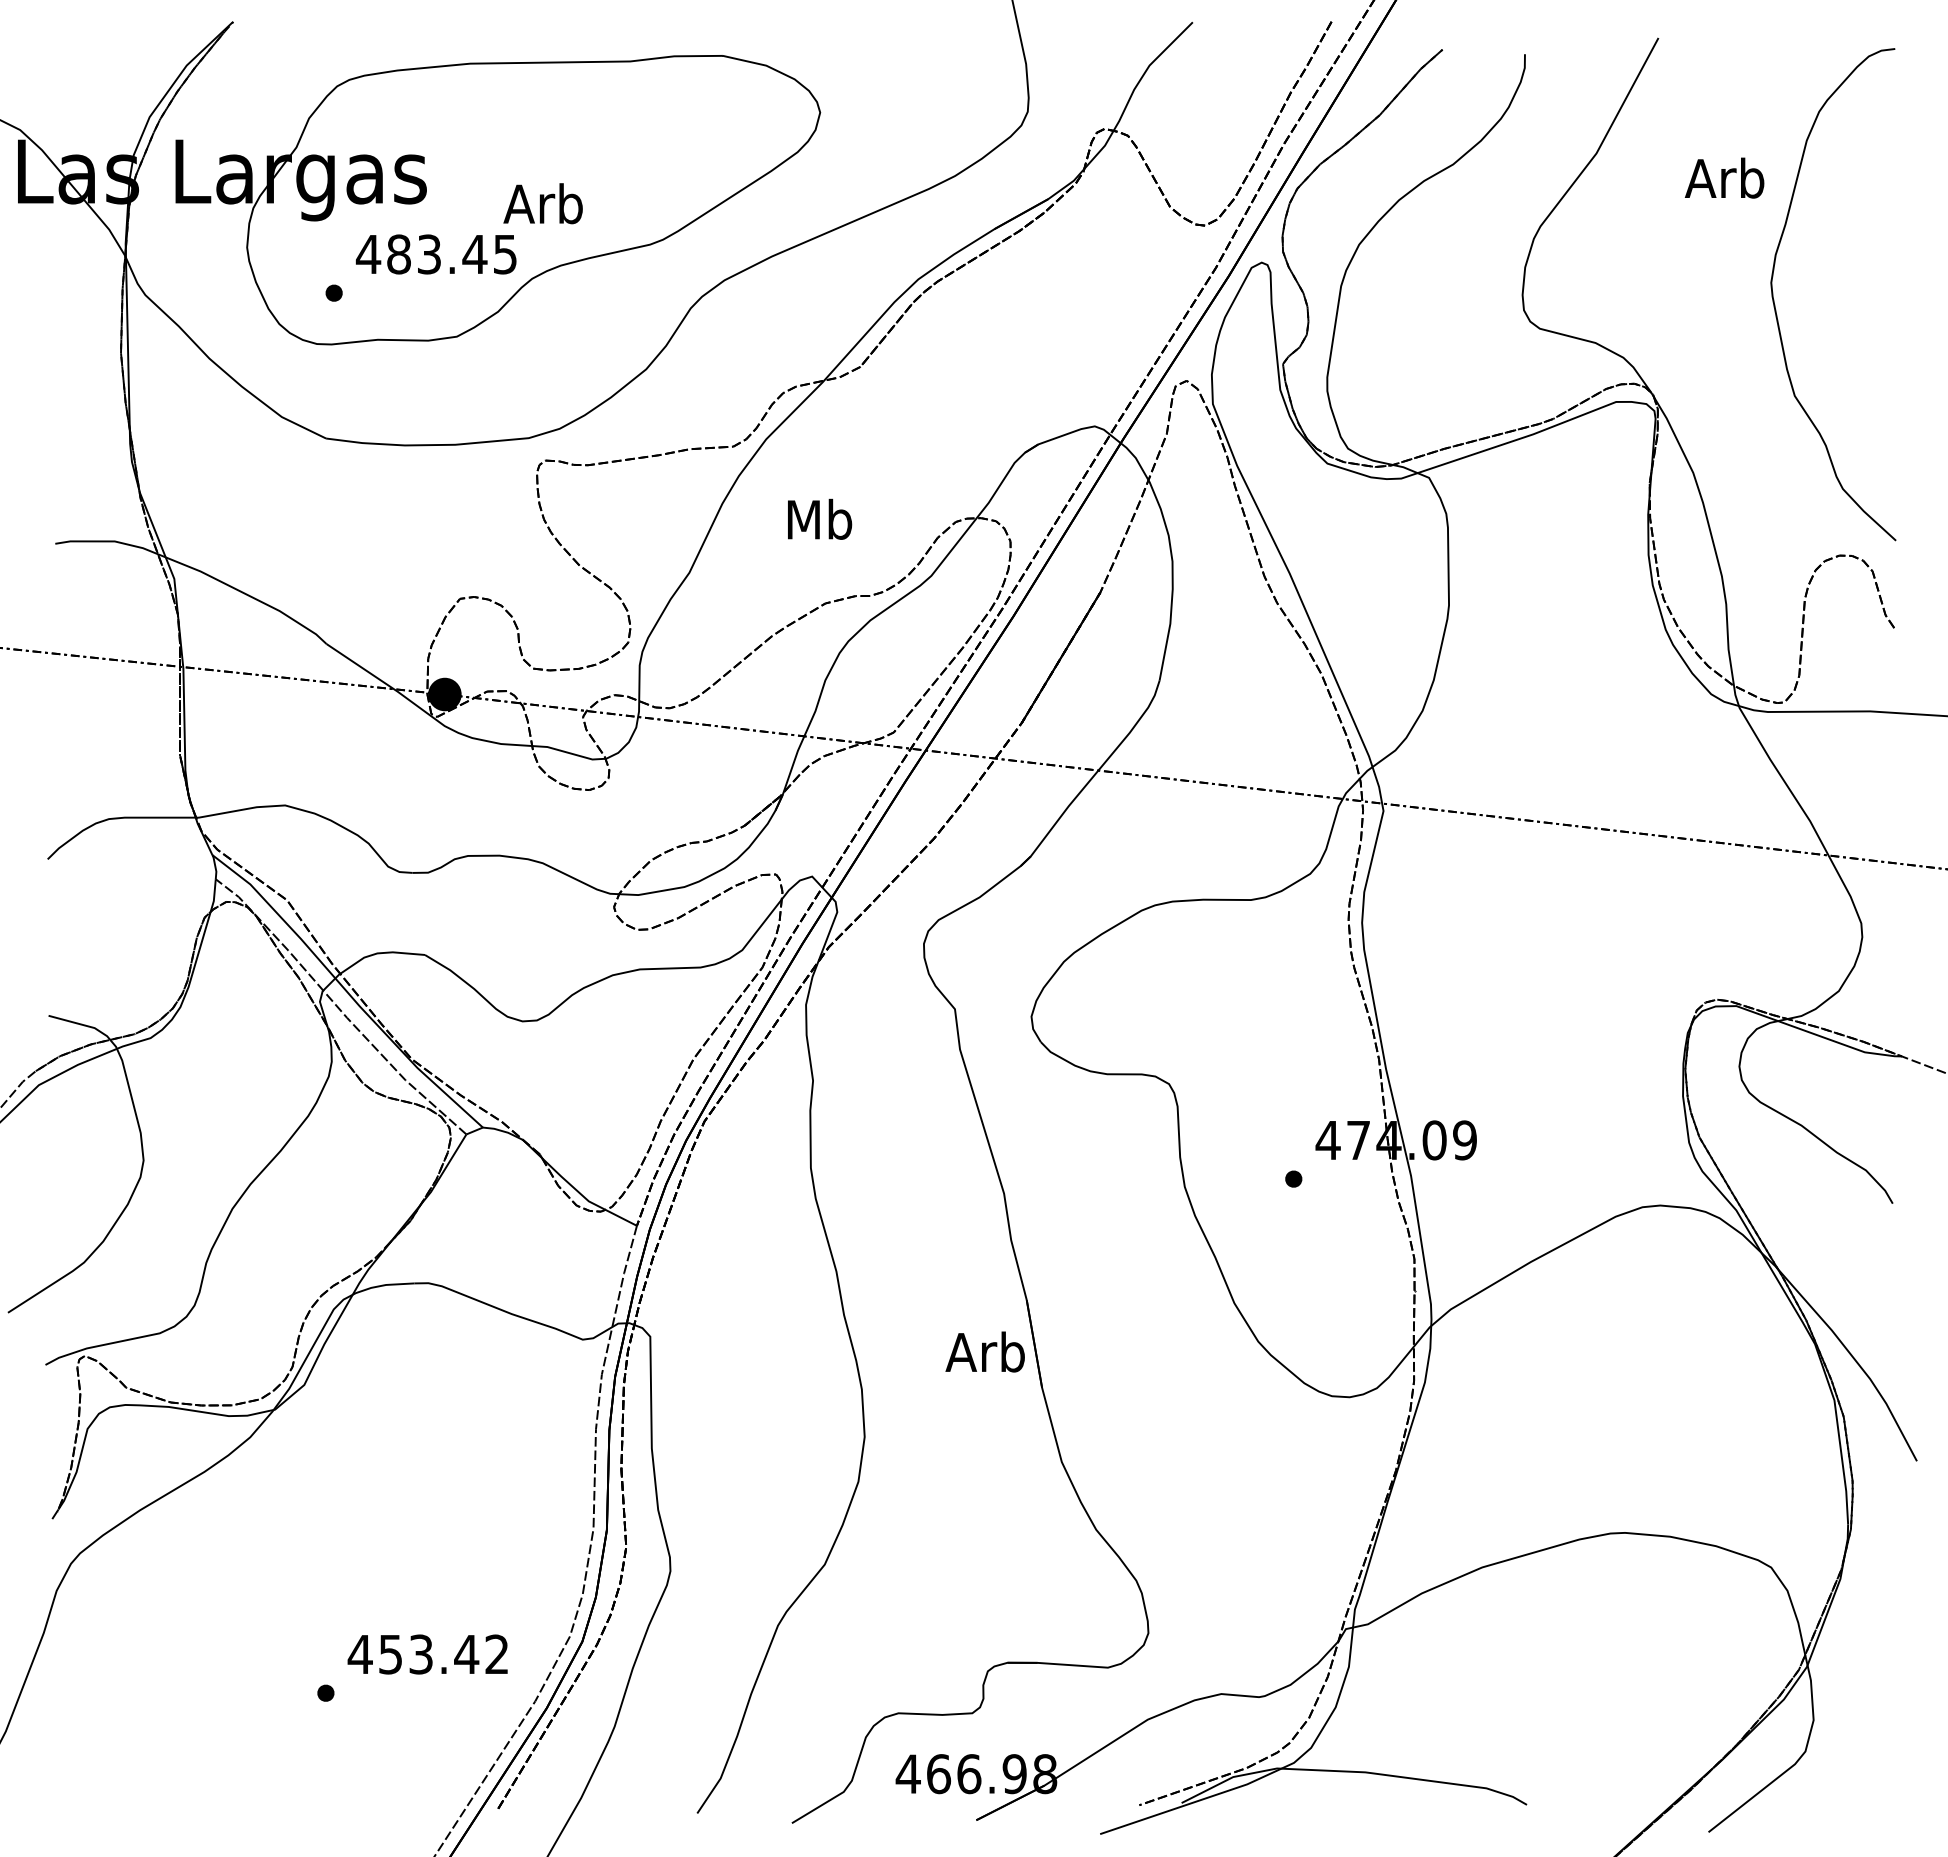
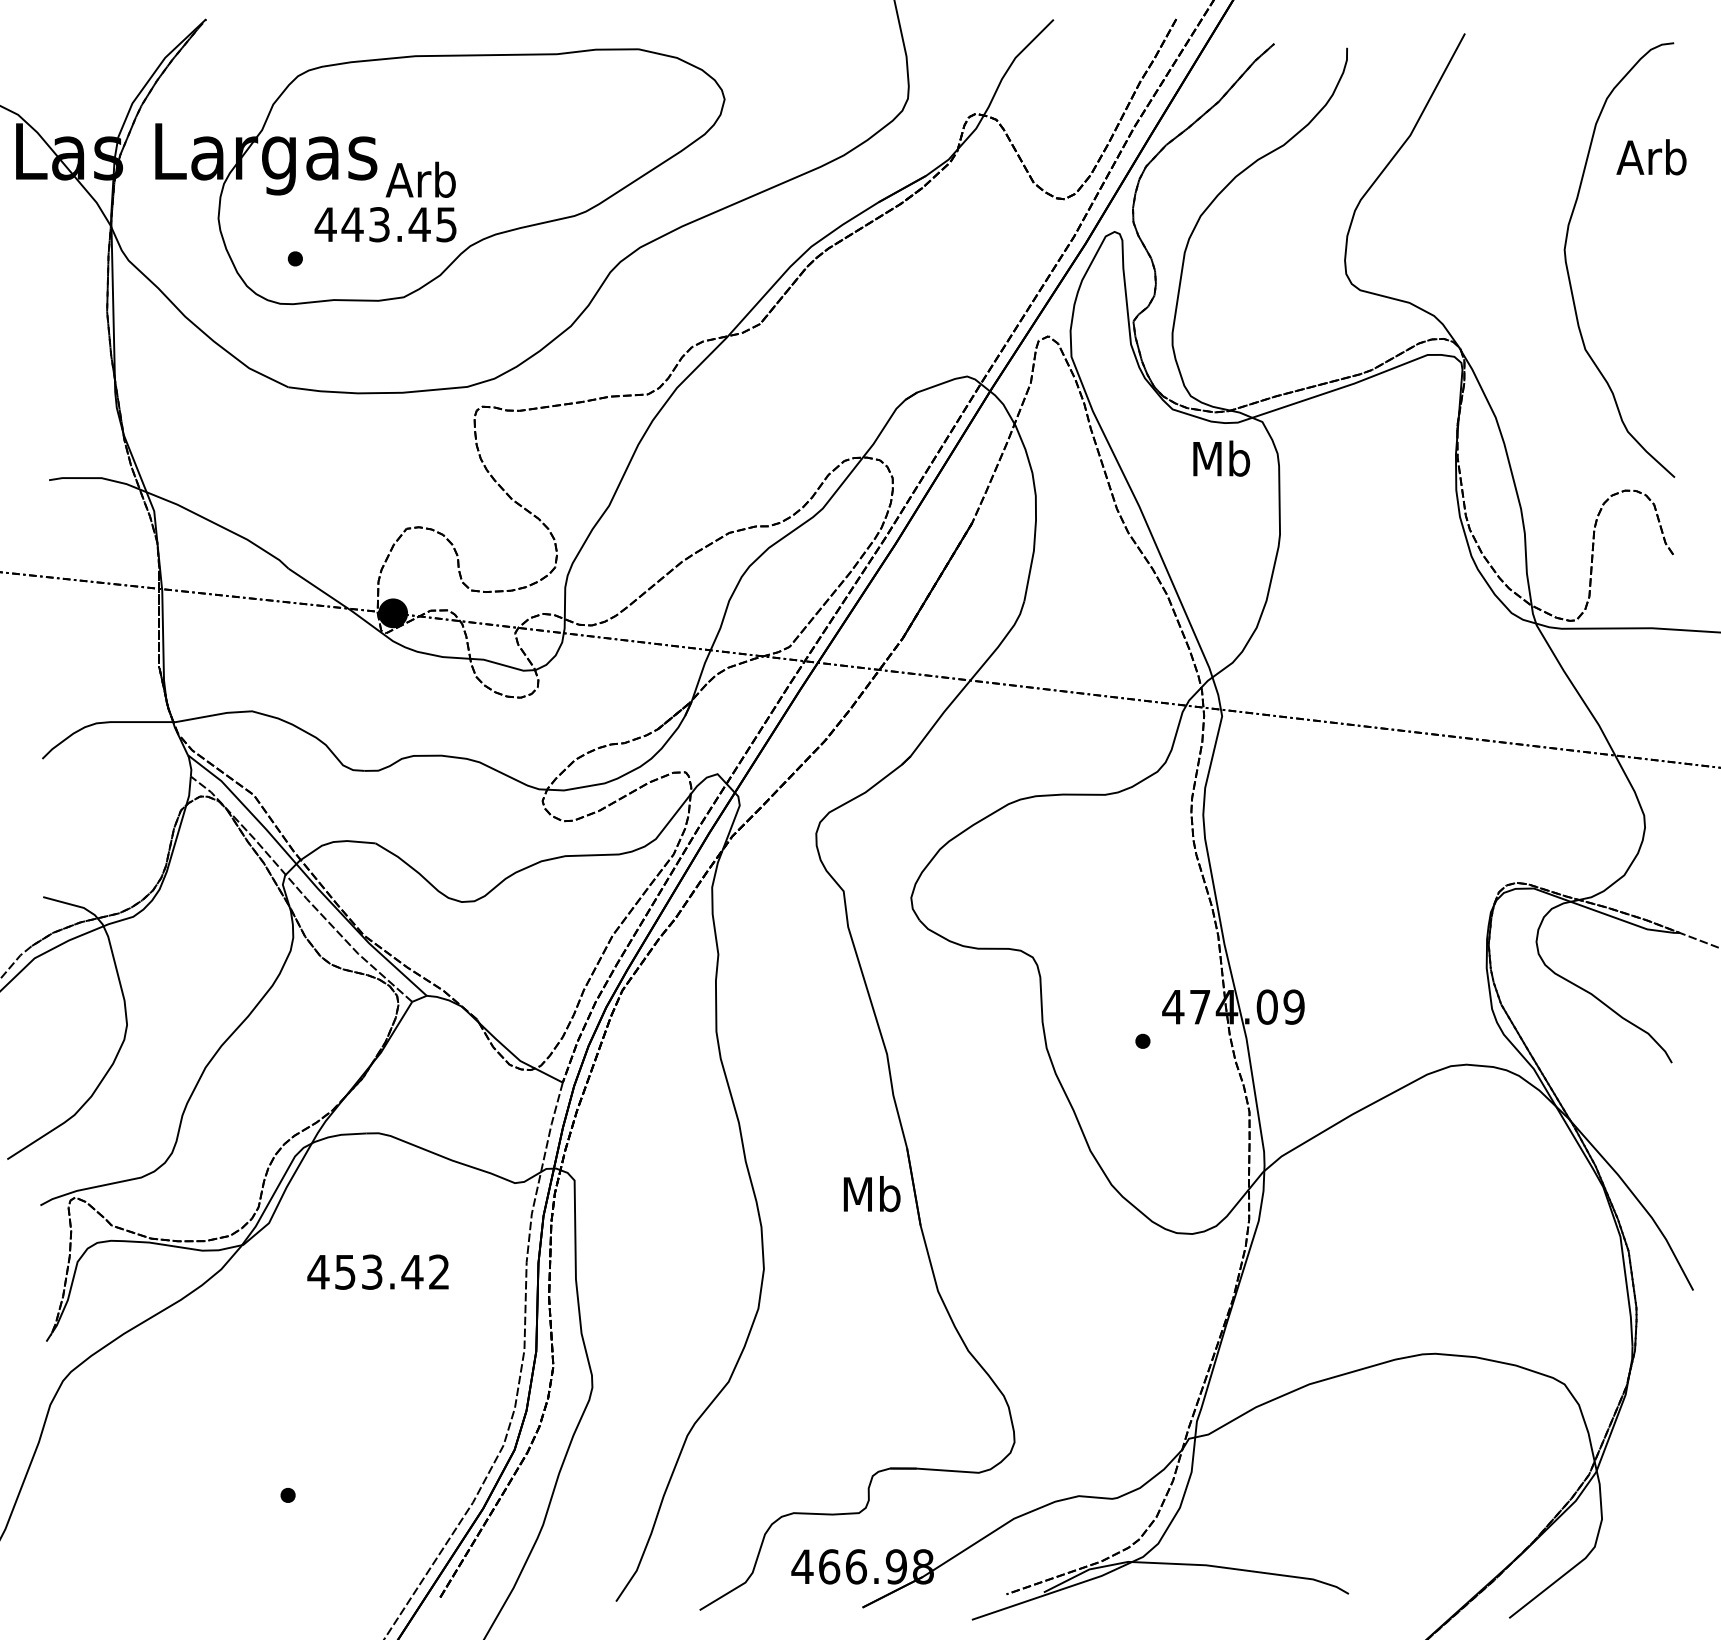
text: (1724, 177) -> (1651, 156), moved
text: (542, 203) -> (420, 179), moved
text: (398, 254) -> (352, 224), 483.45 -> 443.45
text: (820, 518) -> (1222, 457), moved
text: (984, 1351) -> (869, 1193), Arb -> Mb
text: (427, 1654) -> (377, 1272), moved

